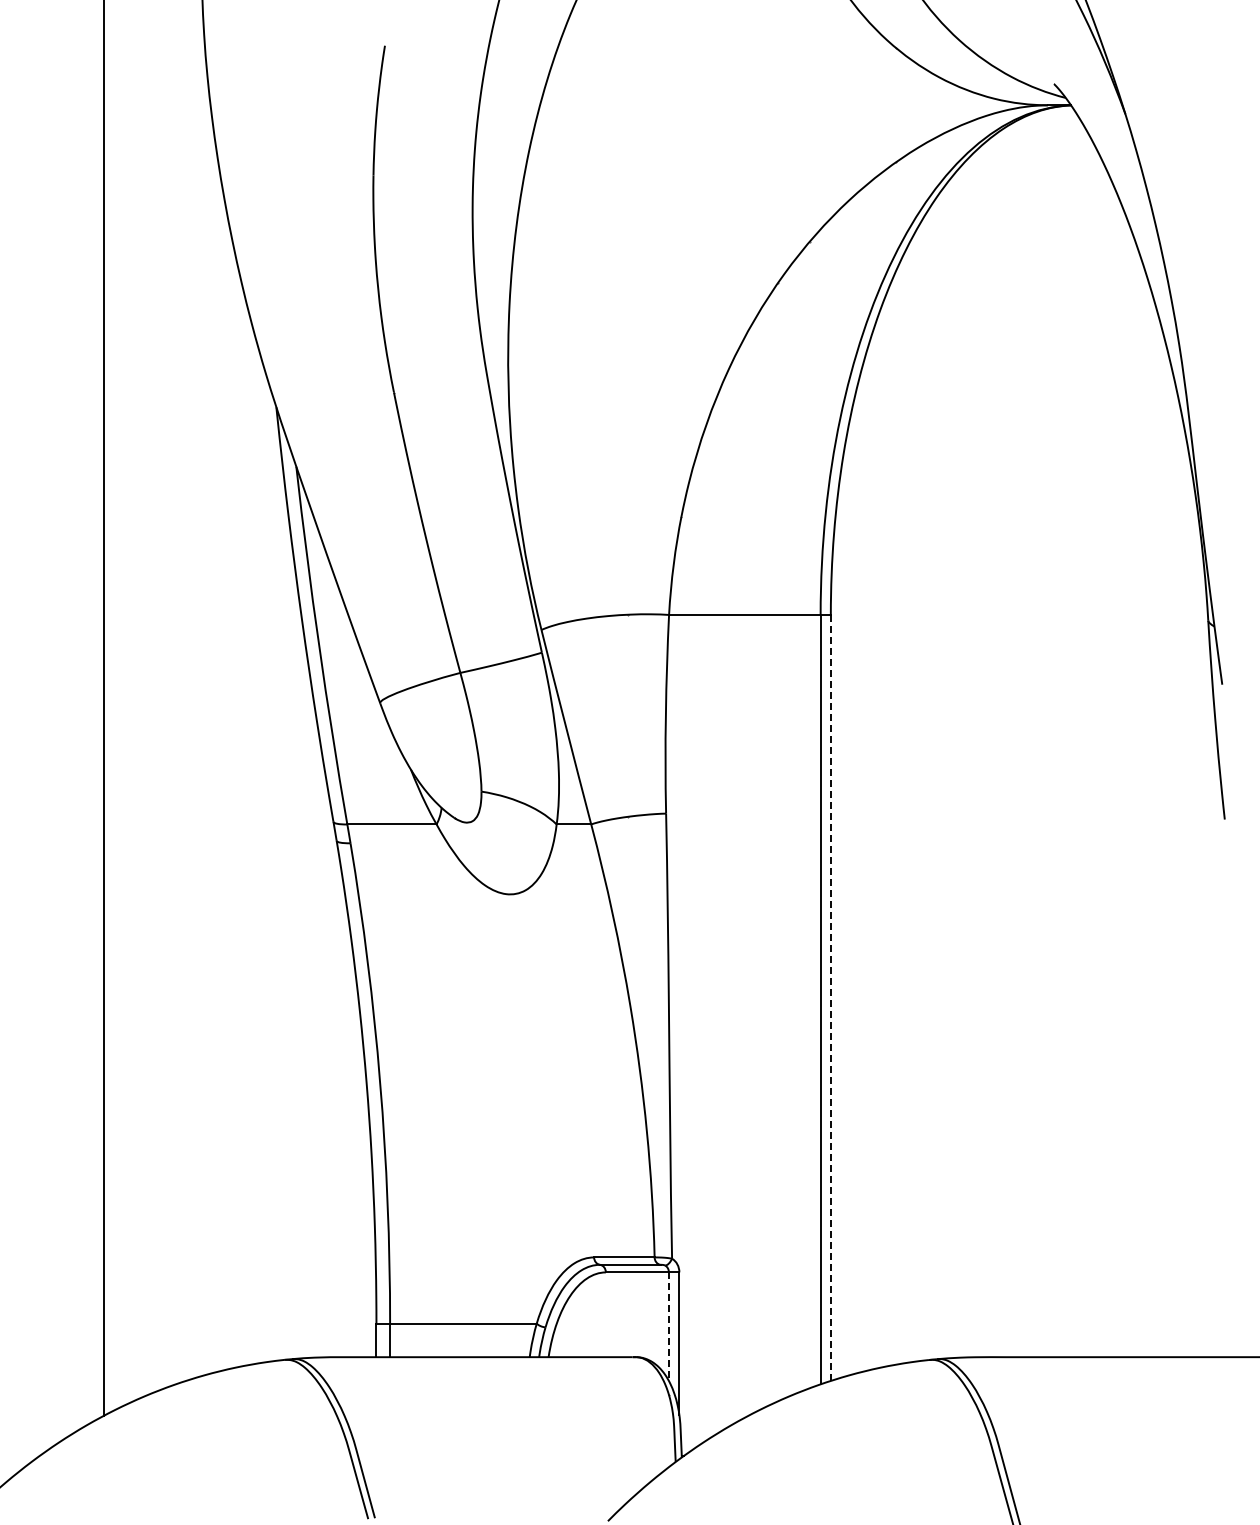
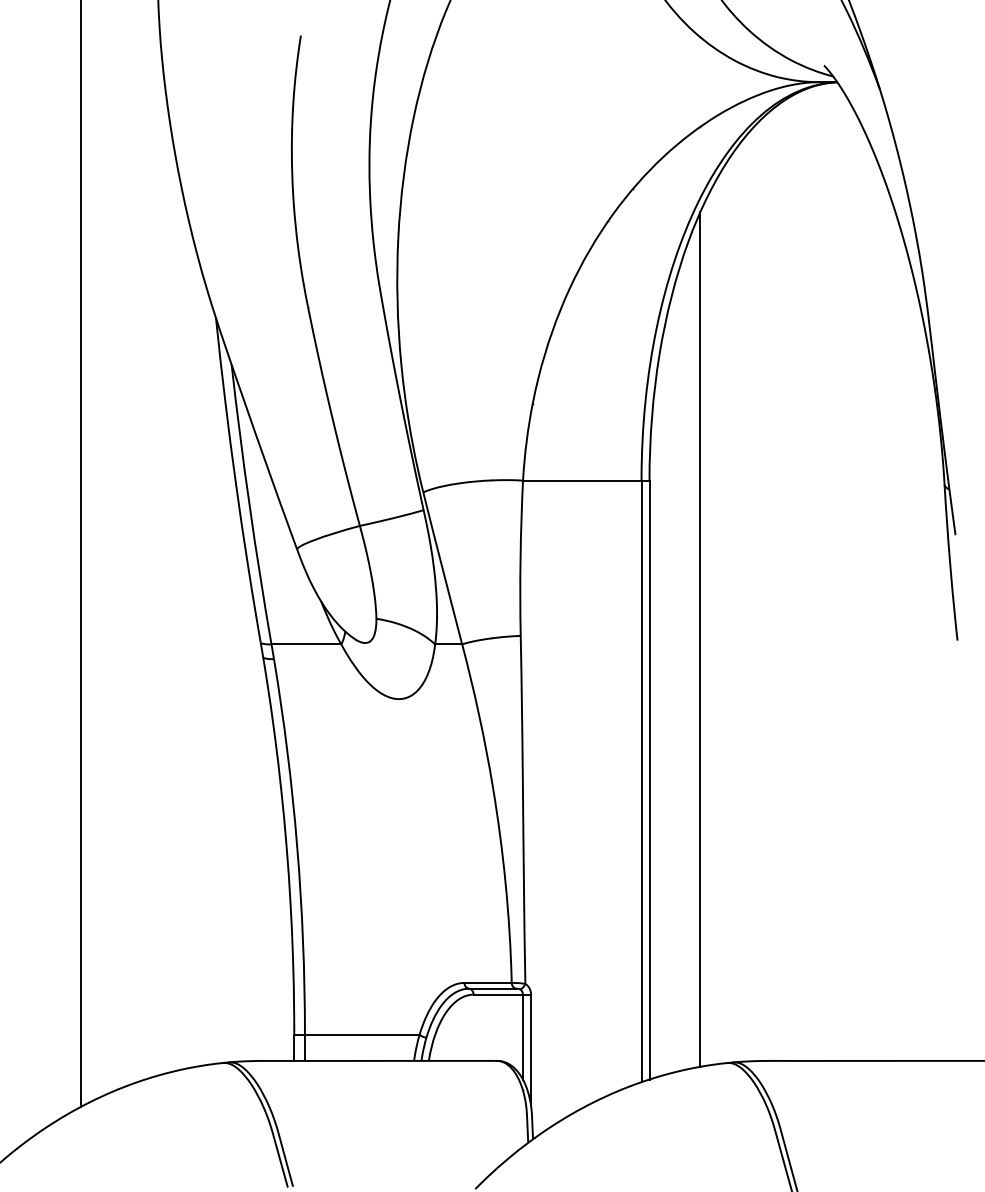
line: (895, 817) -> (700, 638), added
line: (830, 997) -> (649, 779), dashed -> solid
line: (668, 1327) -> (522, 1037), dashed -> solid

